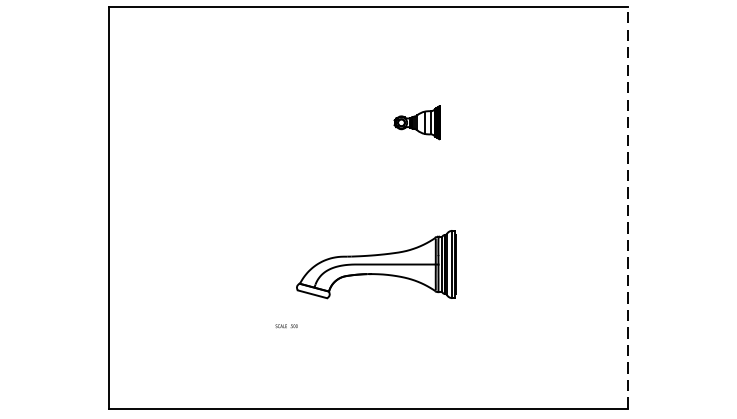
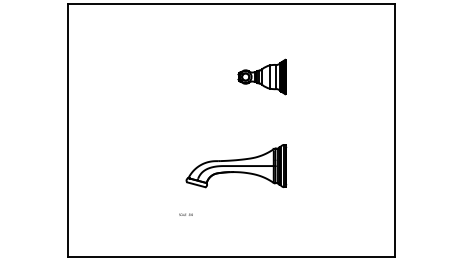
part: (416, 121) -> (261, 76), size x1.67
line: (627, 207) -> (394, 130), dashed -> solid
text: (285, 325) -> (185, 214), moved

